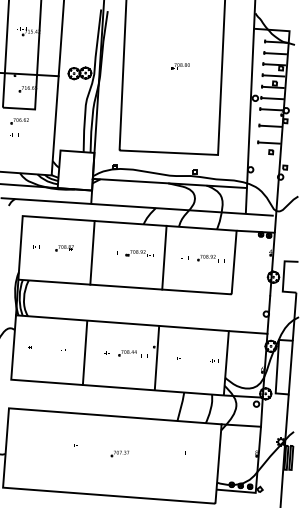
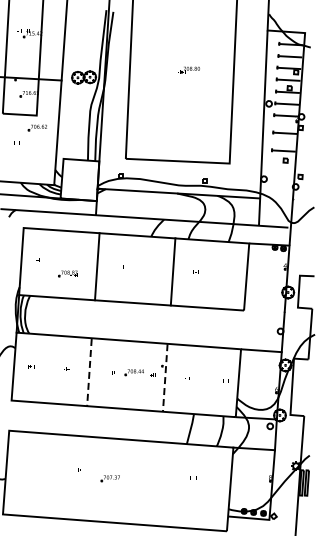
part: (18, 120) -> (36, 127), moved
part: (64, 247) -> (67, 273), moved
part: (136, 253) -> (143, 267), removed
part: (210, 258) -> (221, 272), removed
line: (85, 353) -> (89, 372), solid -> dashed
line: (157, 357) -> (165, 377), solid -> dashed
line: (290, 367) -> (306, 387), removed
part: (119, 453) -> (109, 478), moved

